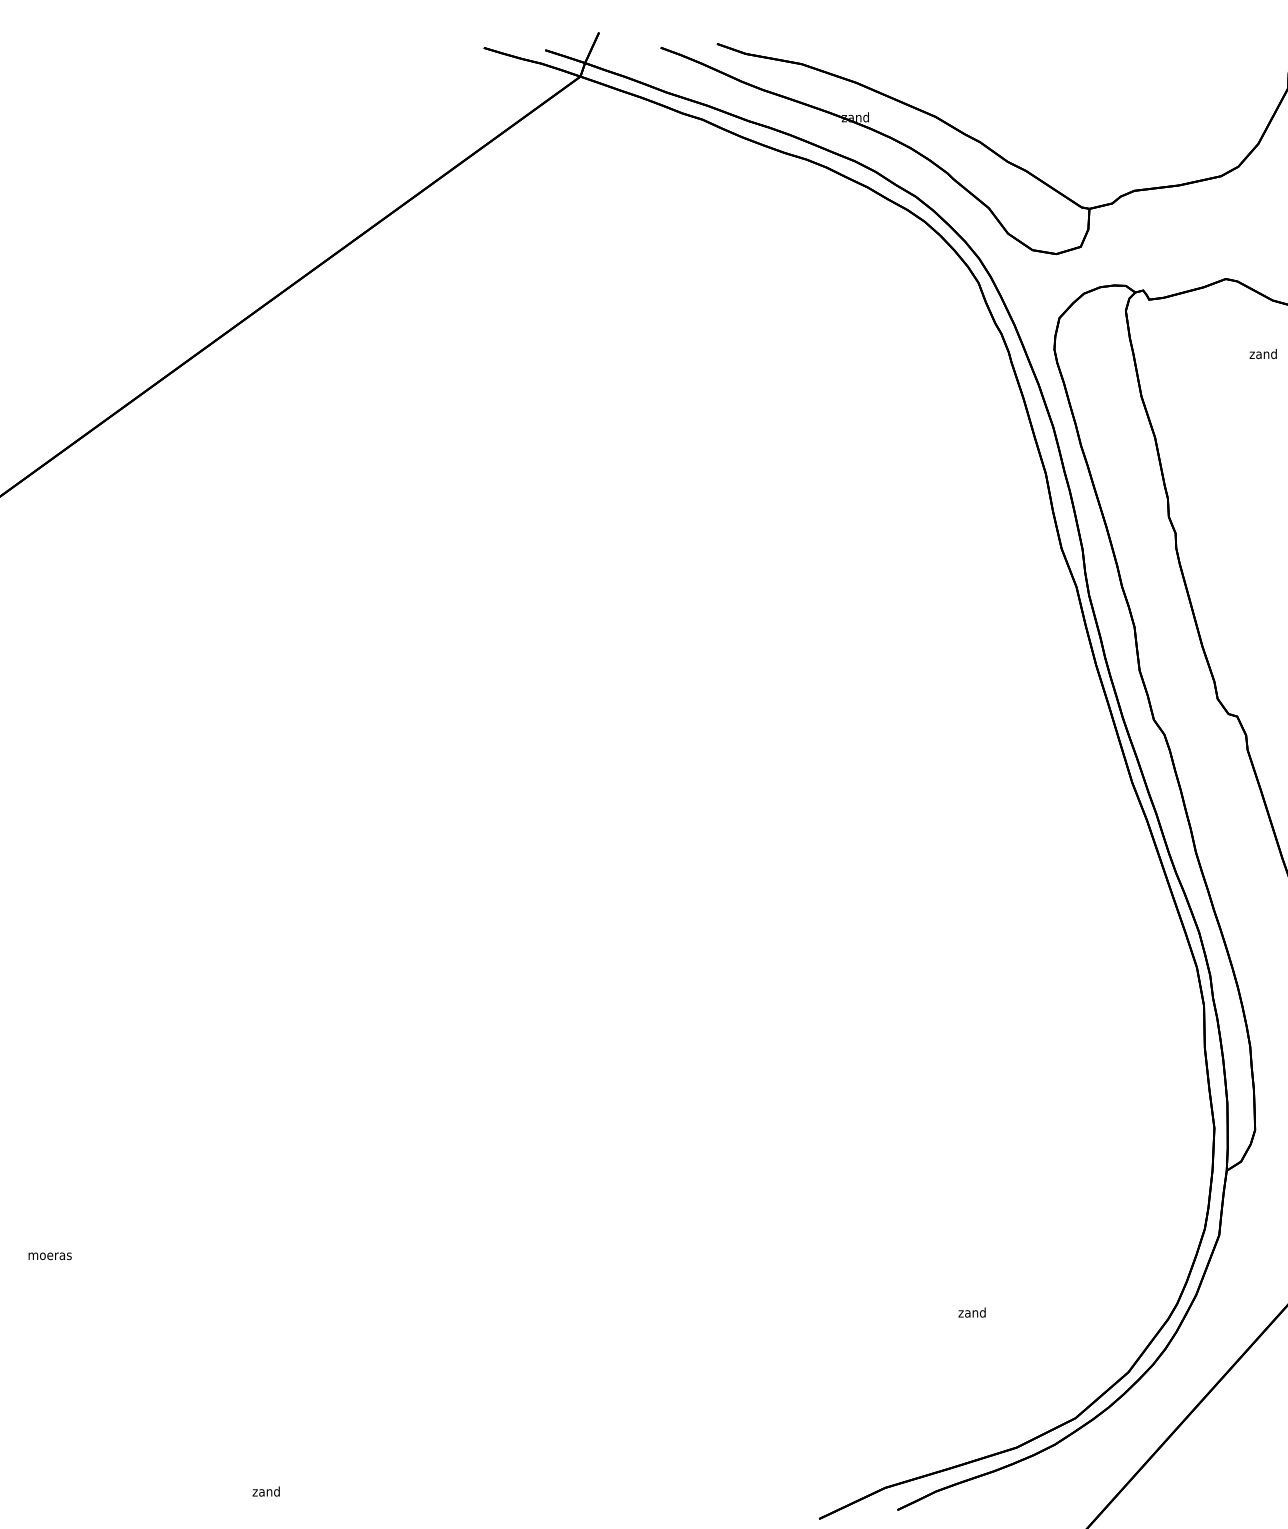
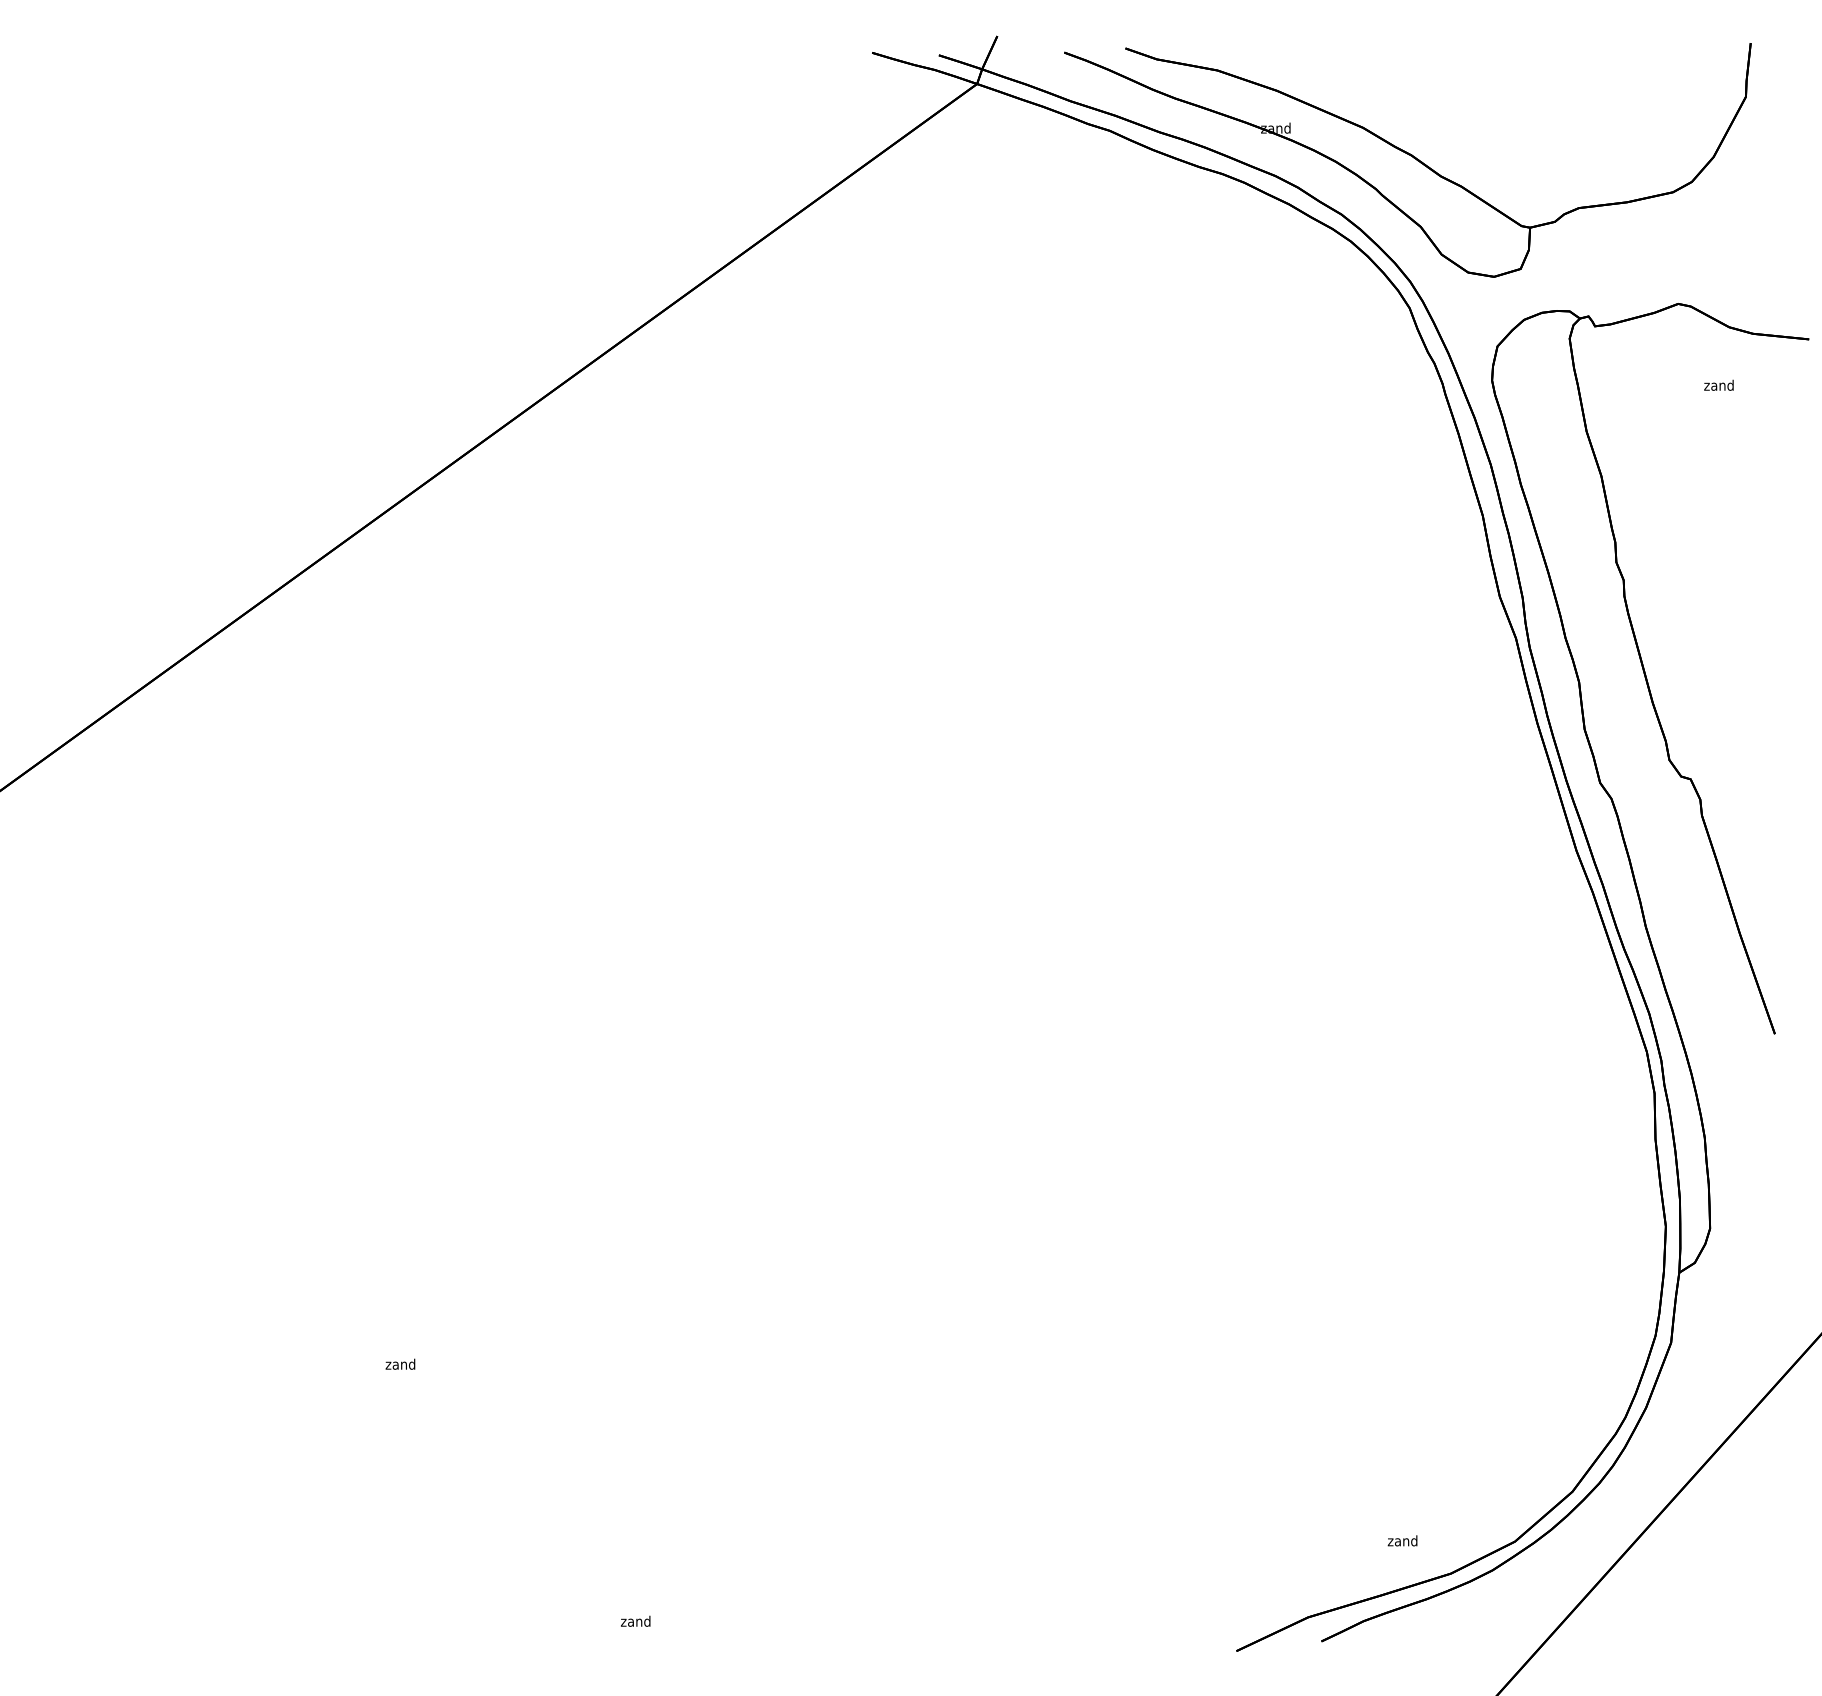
text: (49, 1254) -> (400, 1363), moeras -> zand
text: (972, 1312) -> (1402, 1540), moved

